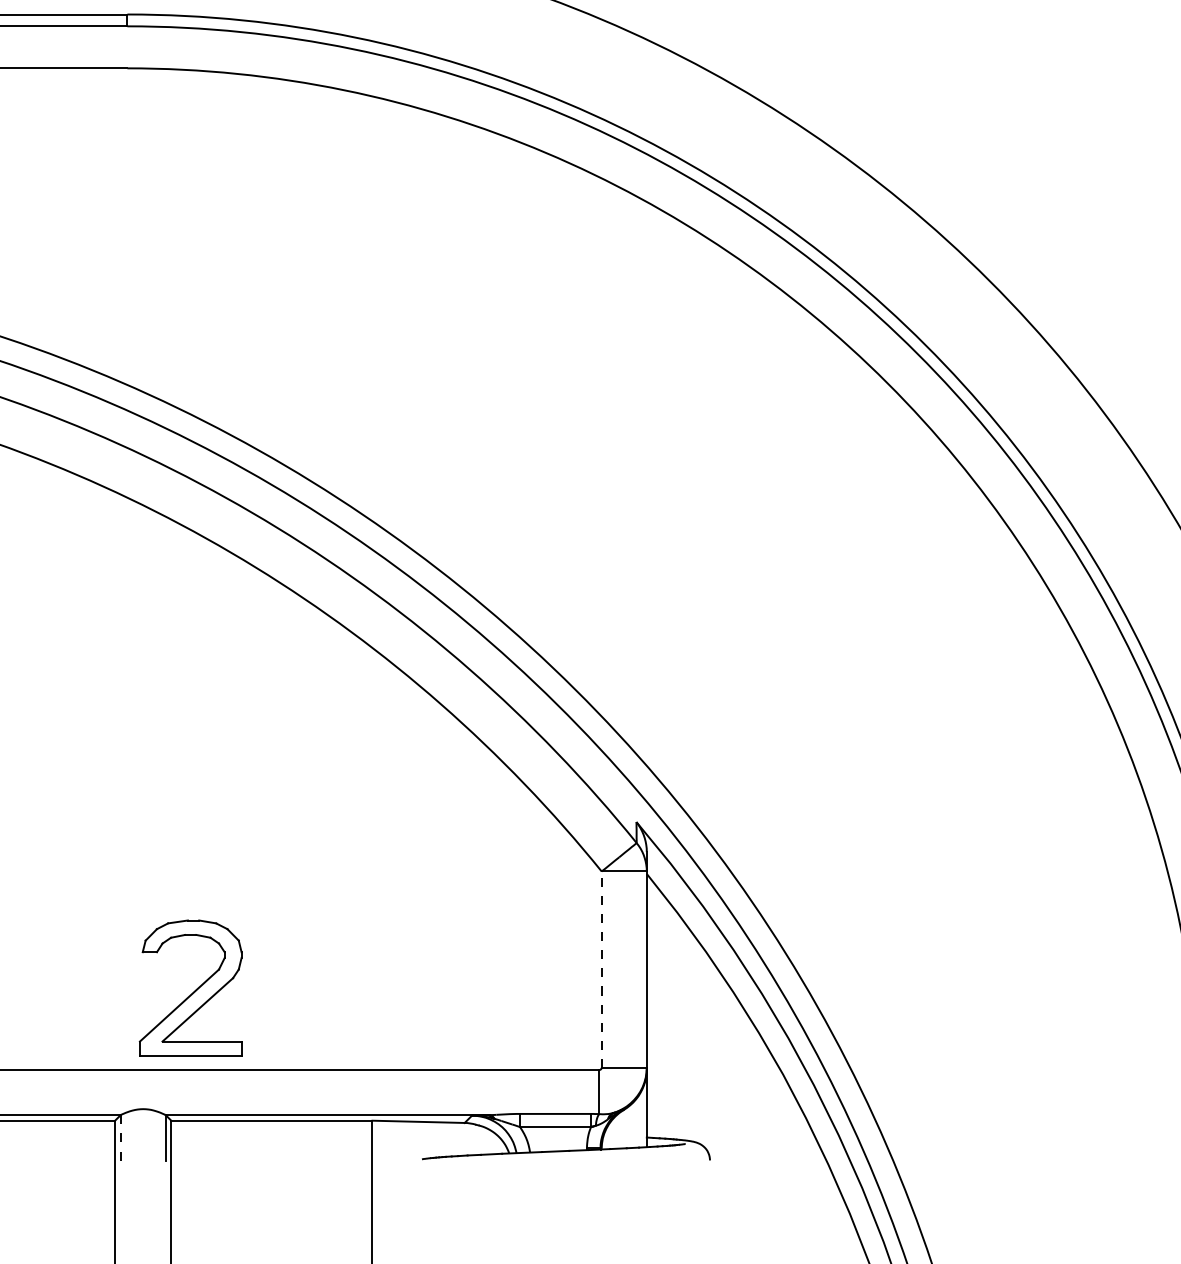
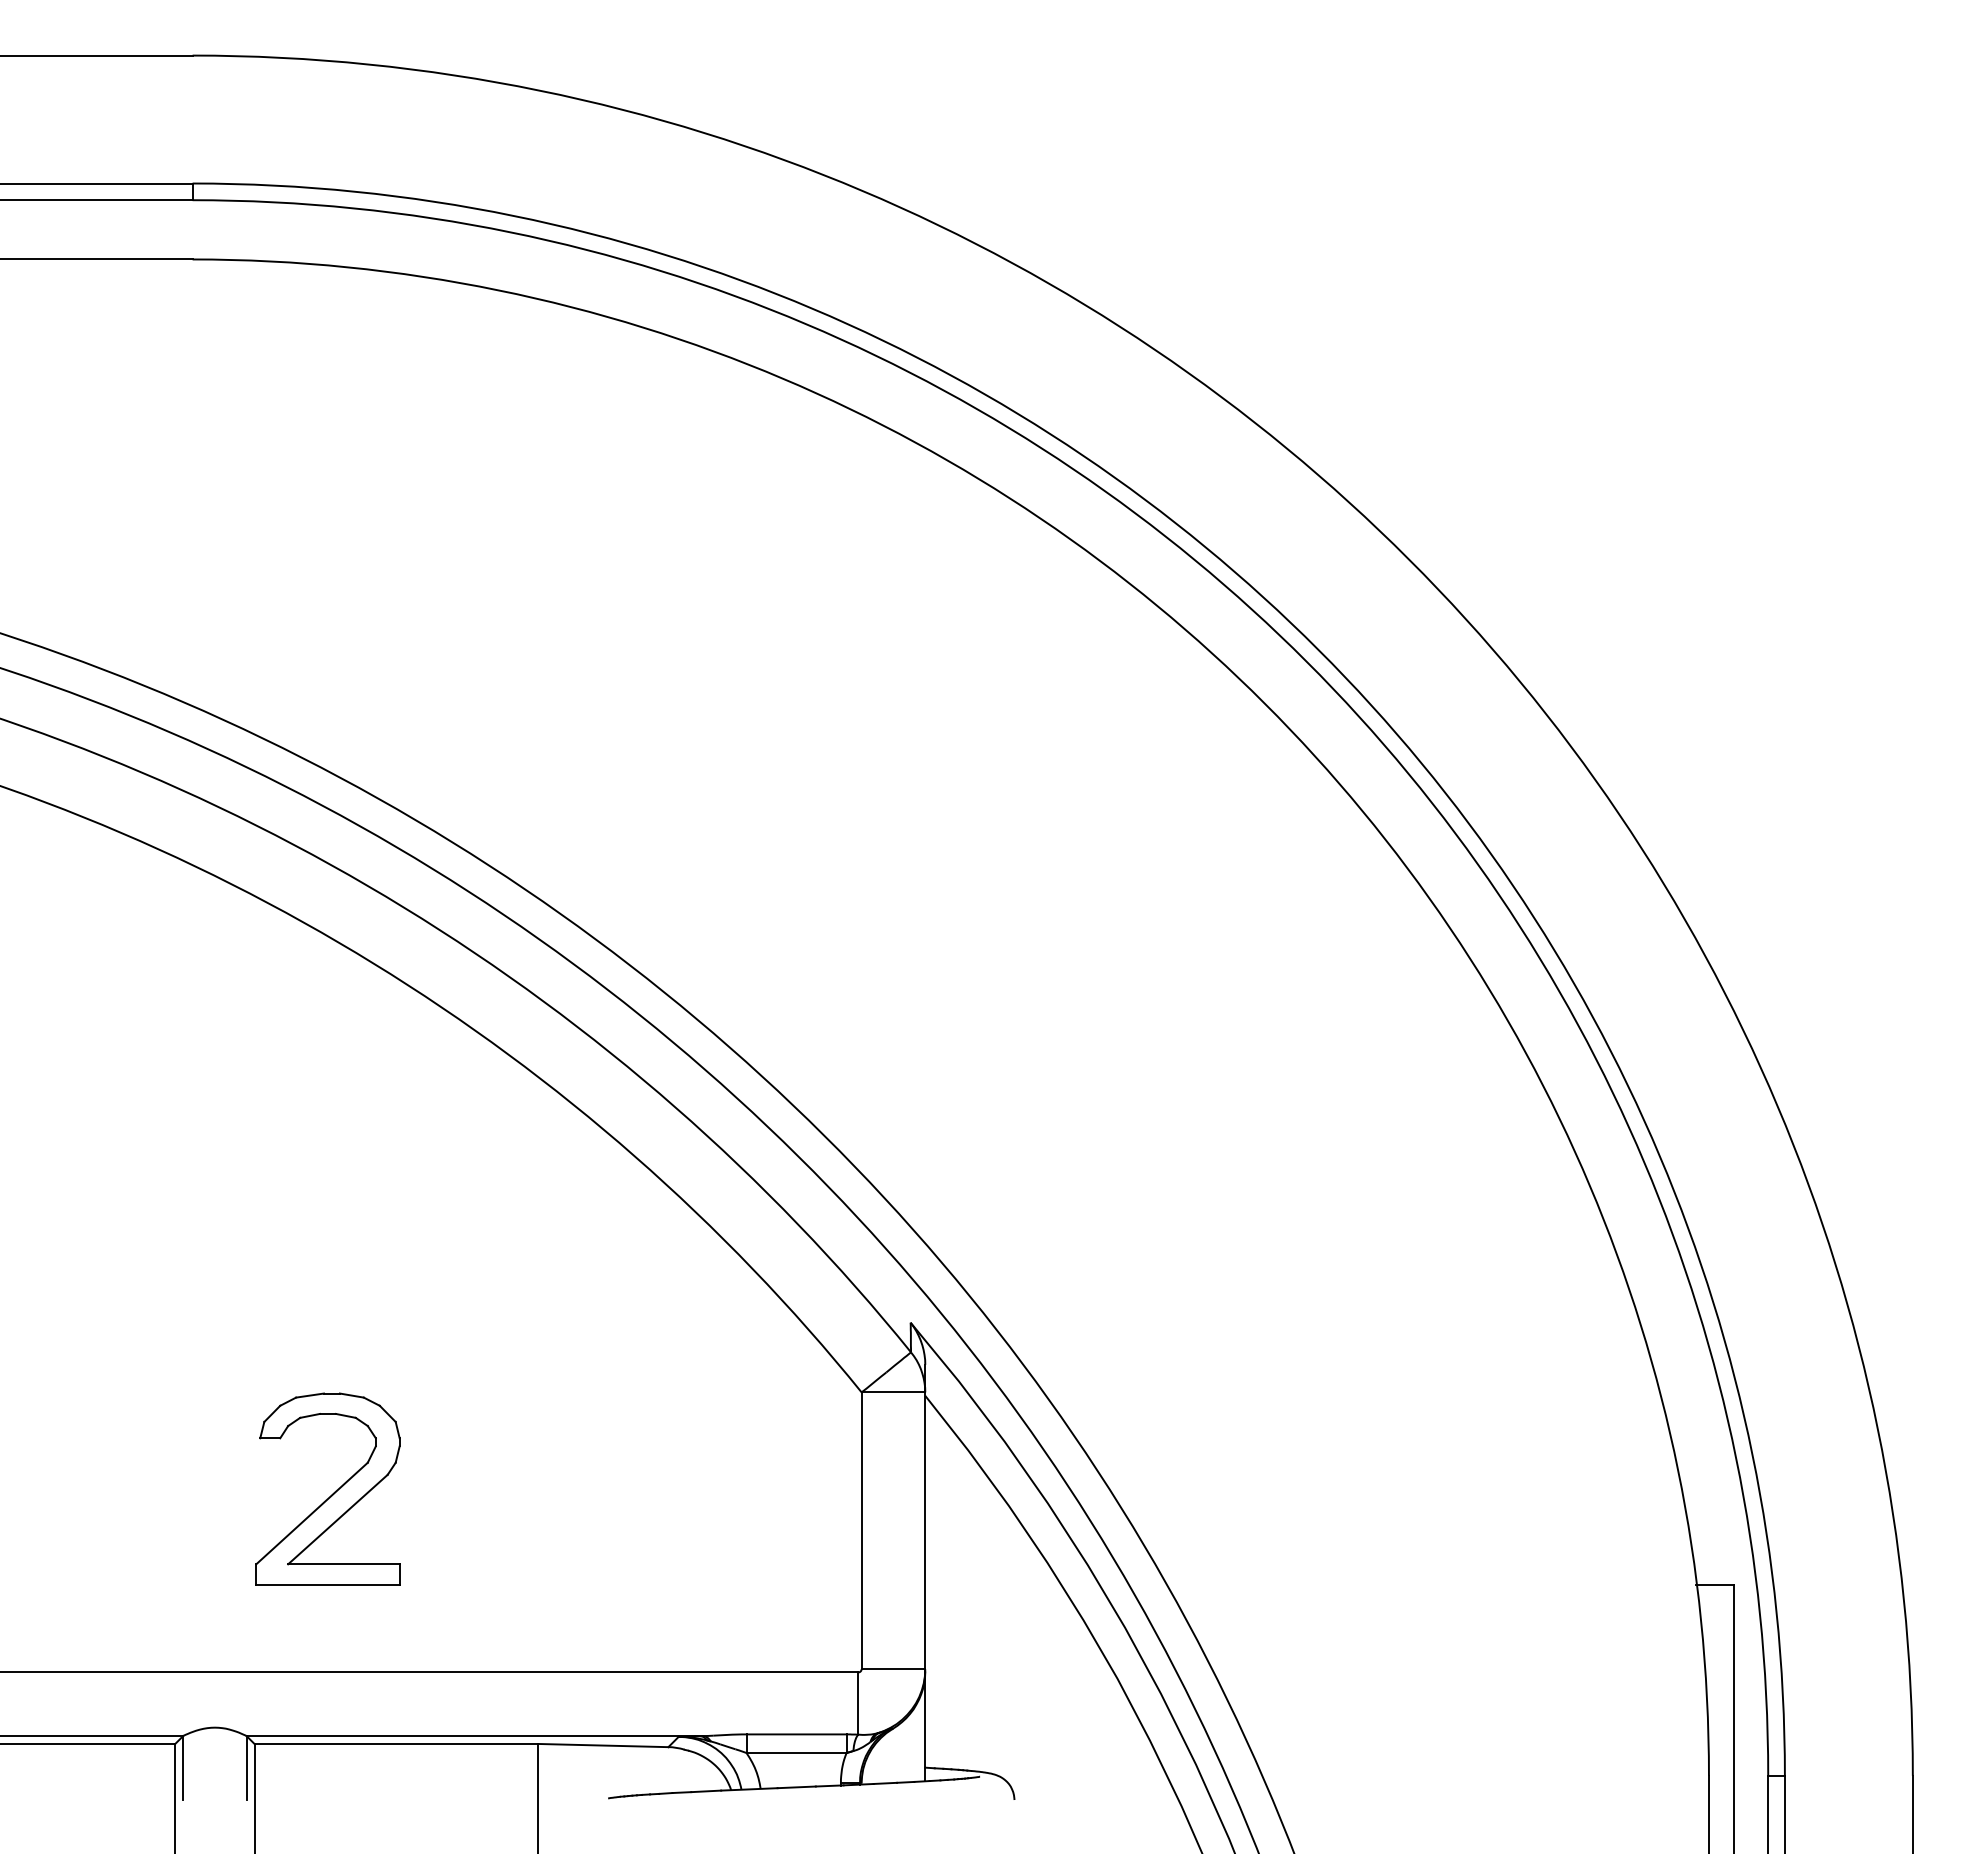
line: (601, 969) -> (861, 1530), dashed -> solid
part: (193, 991) -> (332, 1493), moved
line: (120, 1138) -> (183, 1768), dashed -> solid

